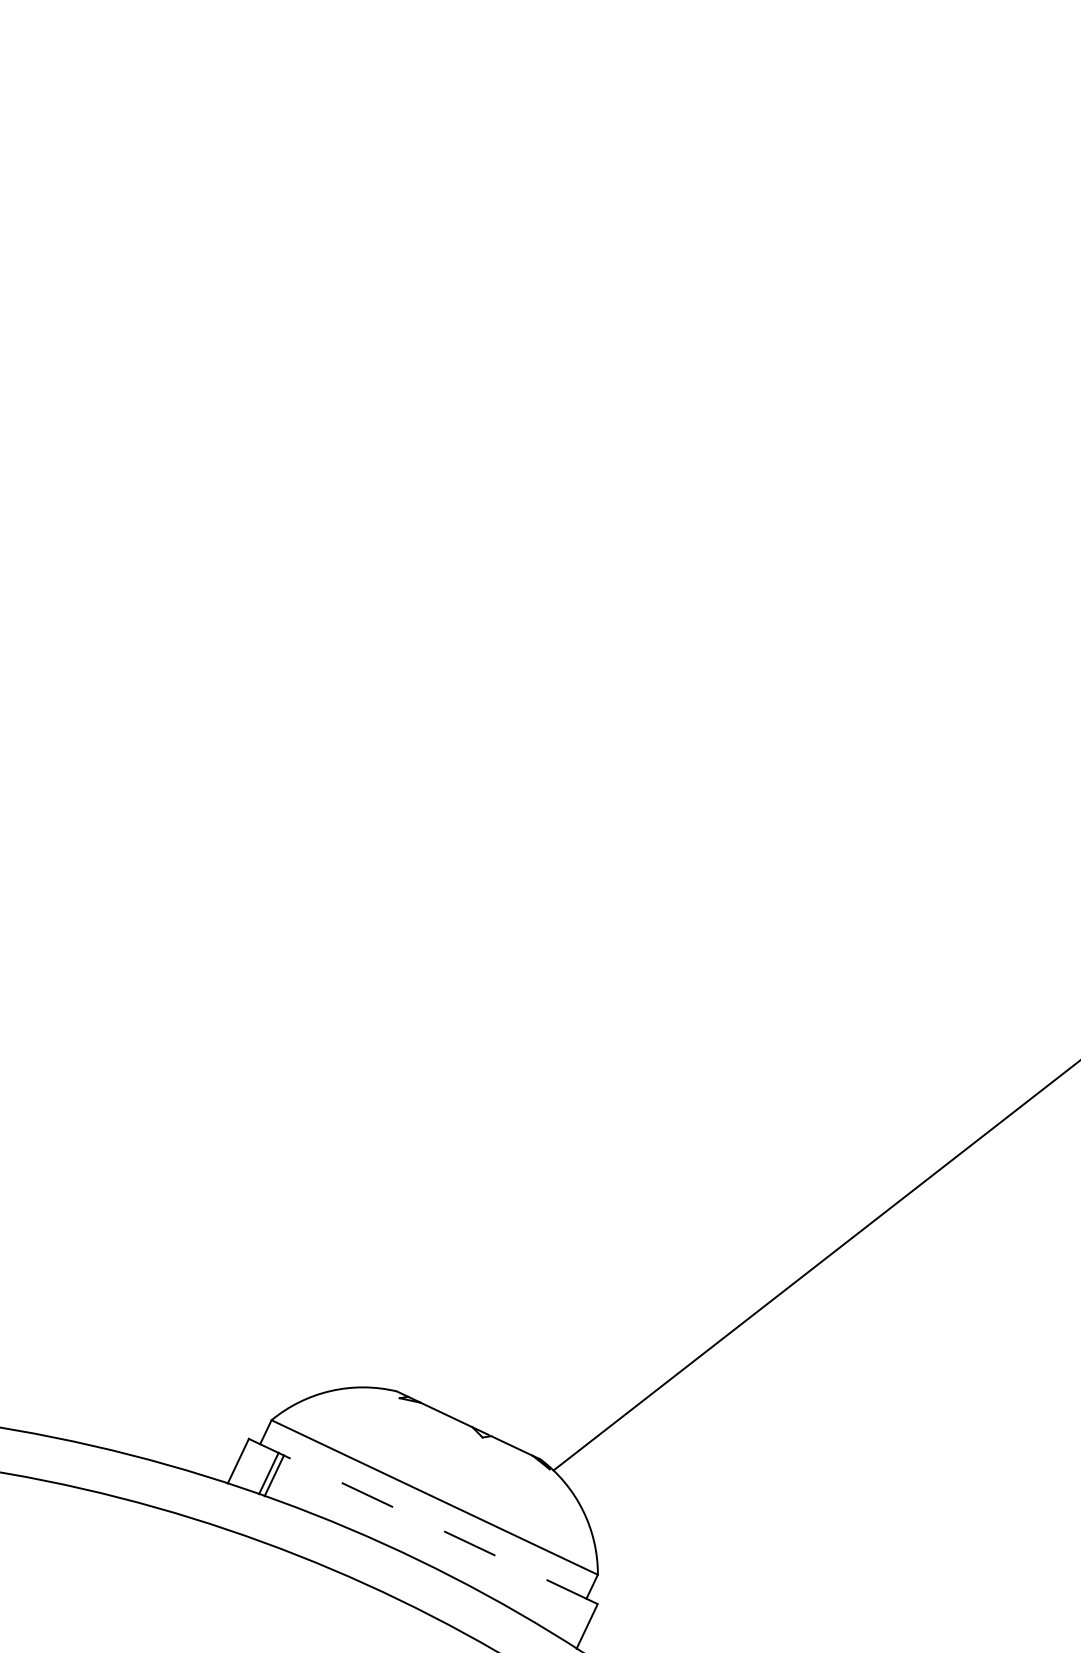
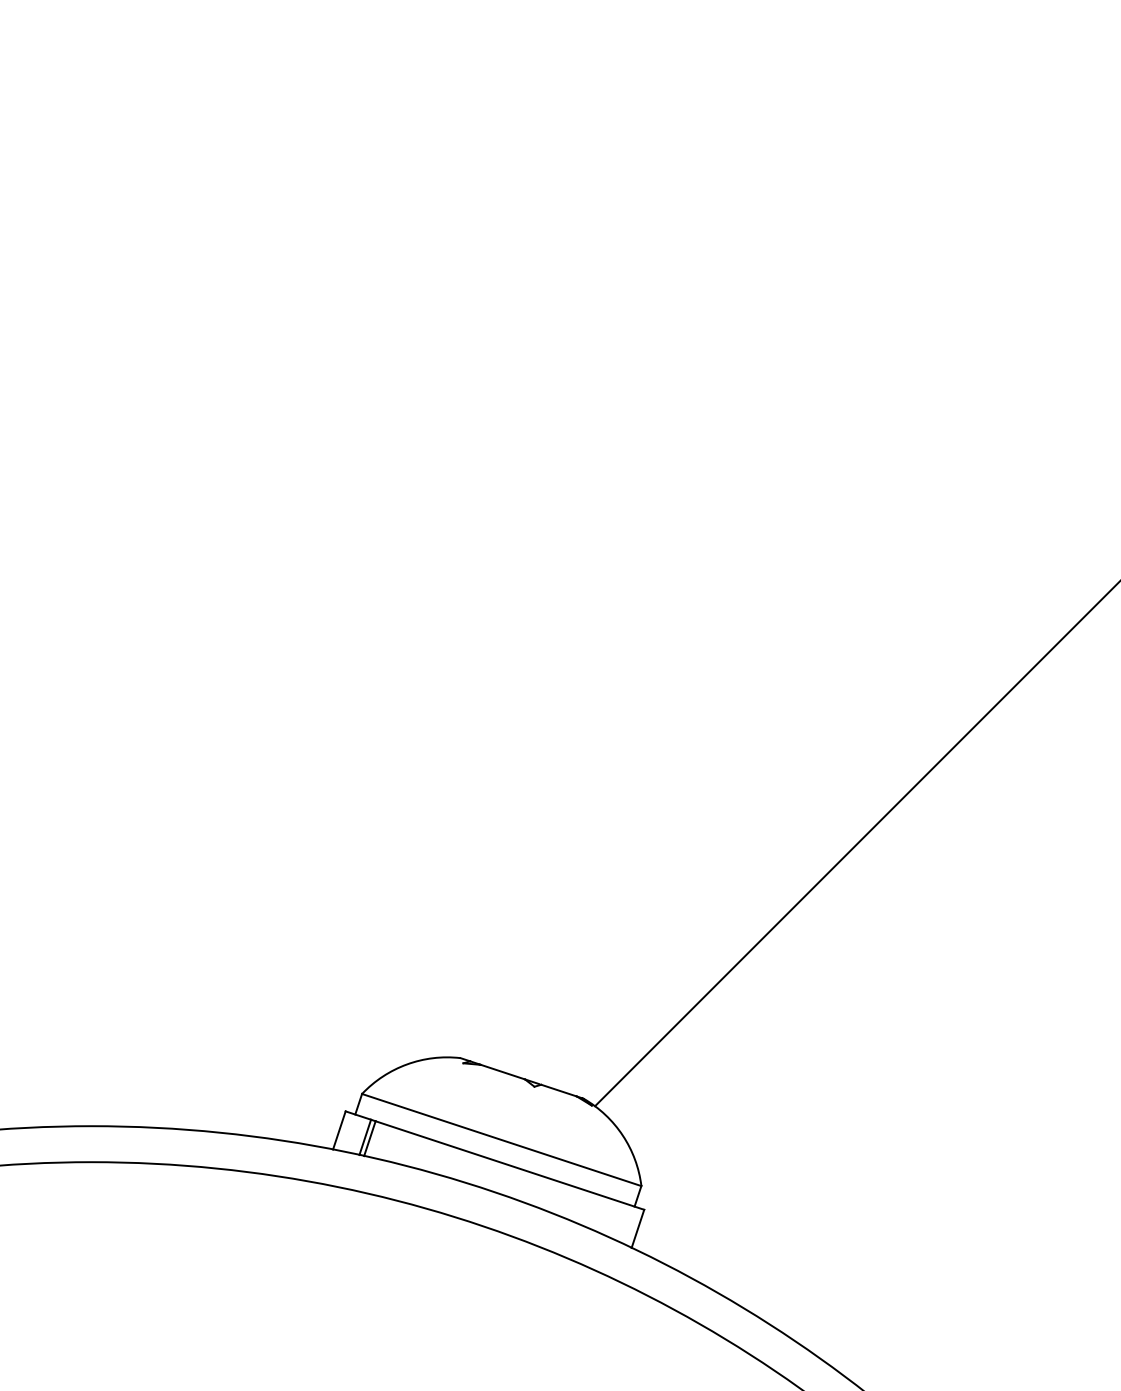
line: (440, 1529) -> (509, 1165), dashed -> solid

